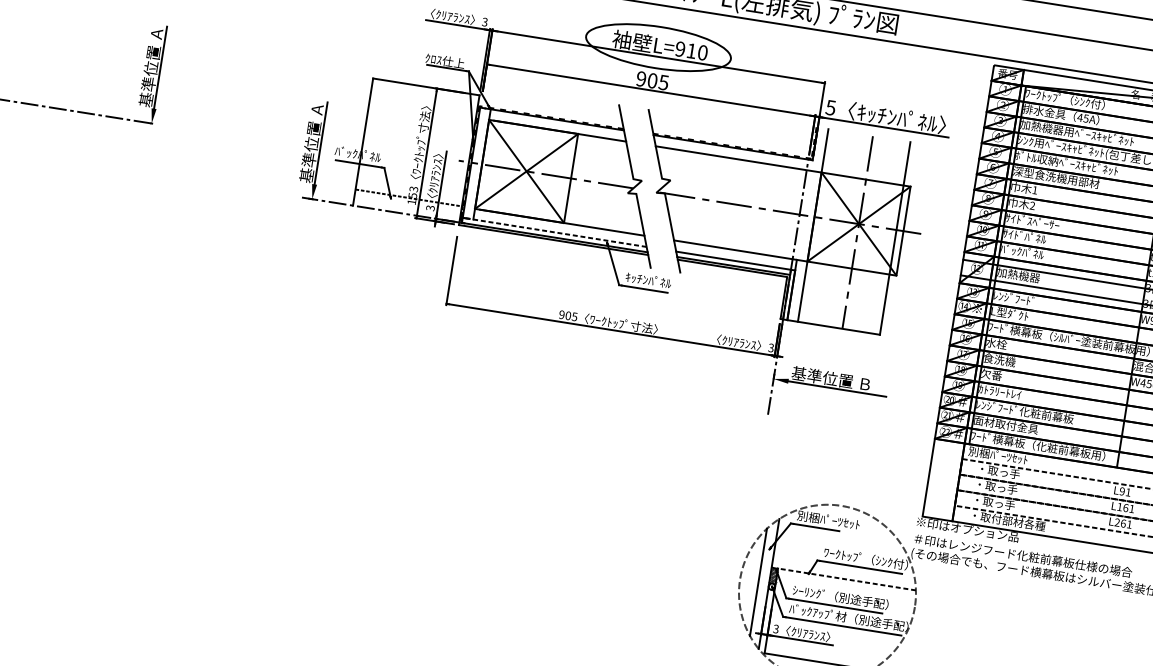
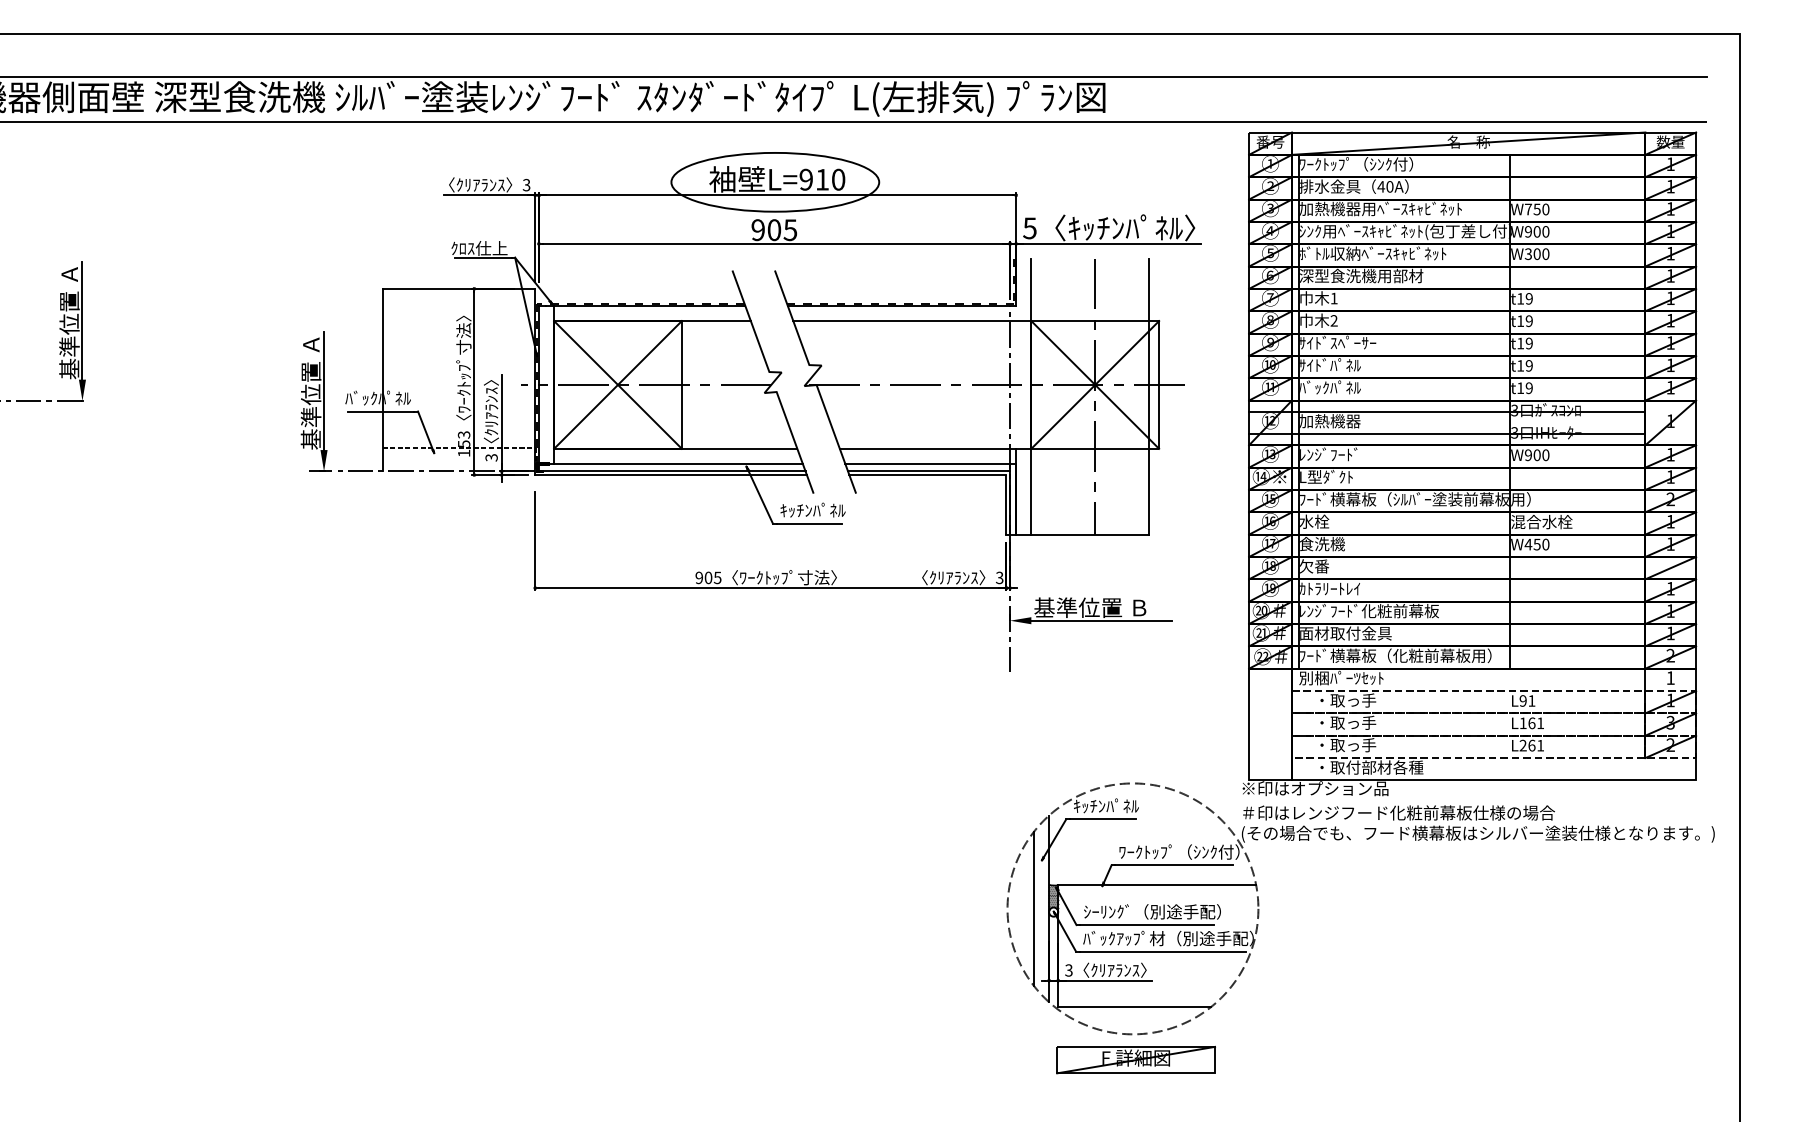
text: (1085, 118) -> (1389, 186), 45A -> 40A
line: (554, 232) -> (670, 464), dashed -> solid
text: (828, 519) -> (1117, 805), 別梱ﾊﾟｰﾂｾｯﾄ -> ｷｯﾁﾝﾊﾟﾈﾙ
line: (847, 579) -> (1157, 885), dashed -> solid

